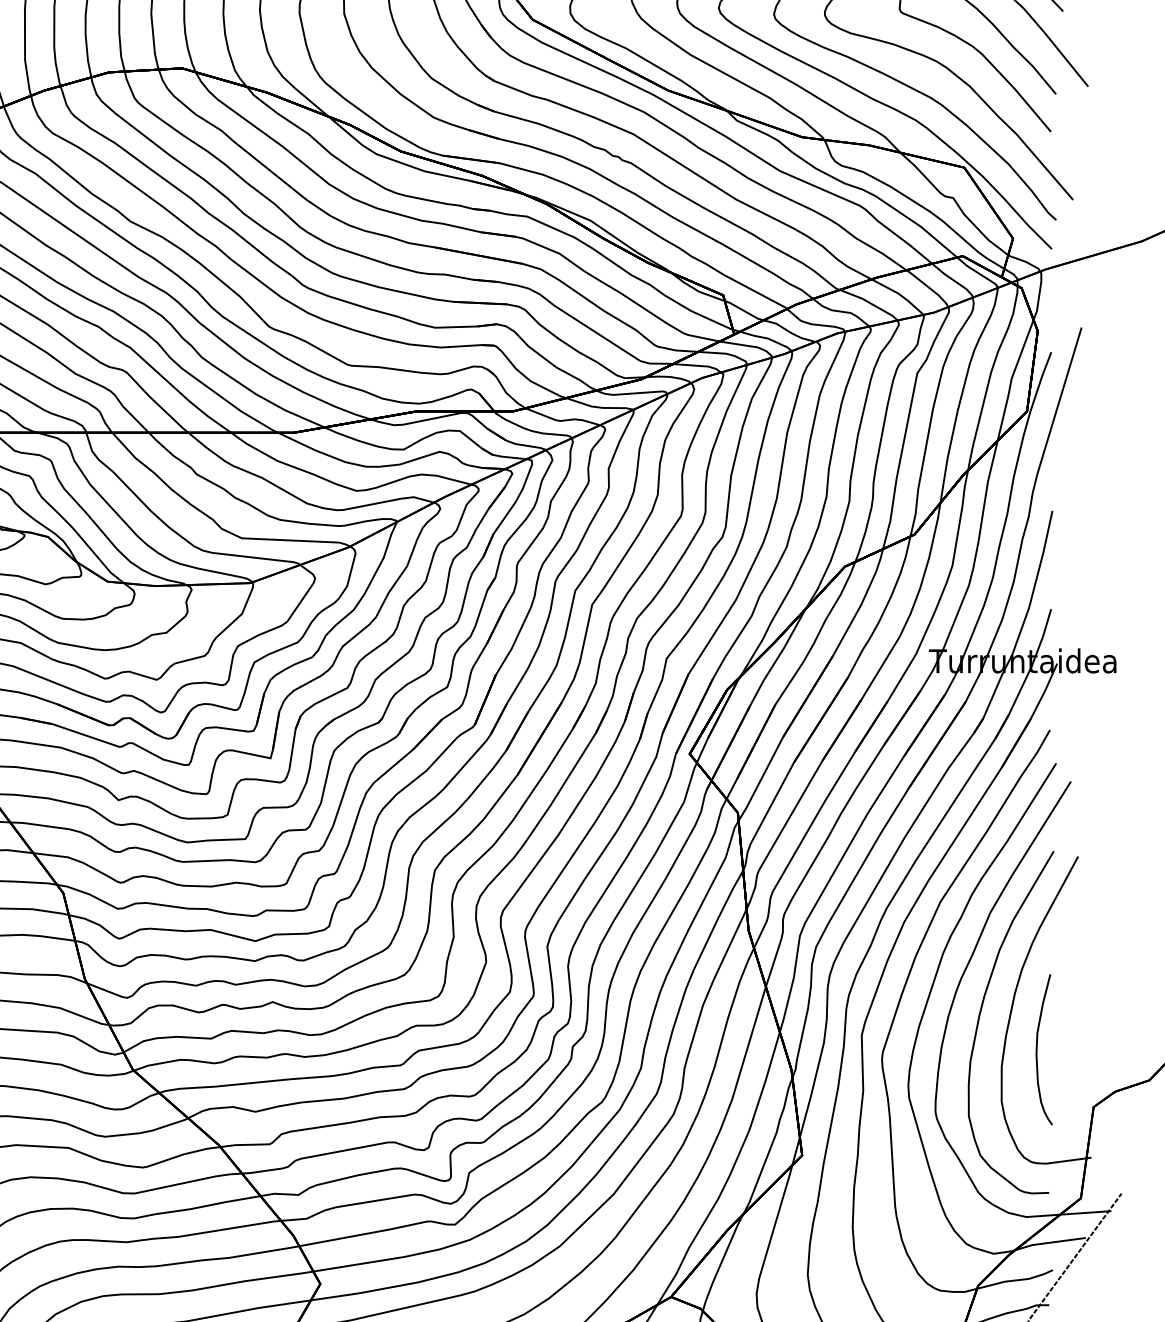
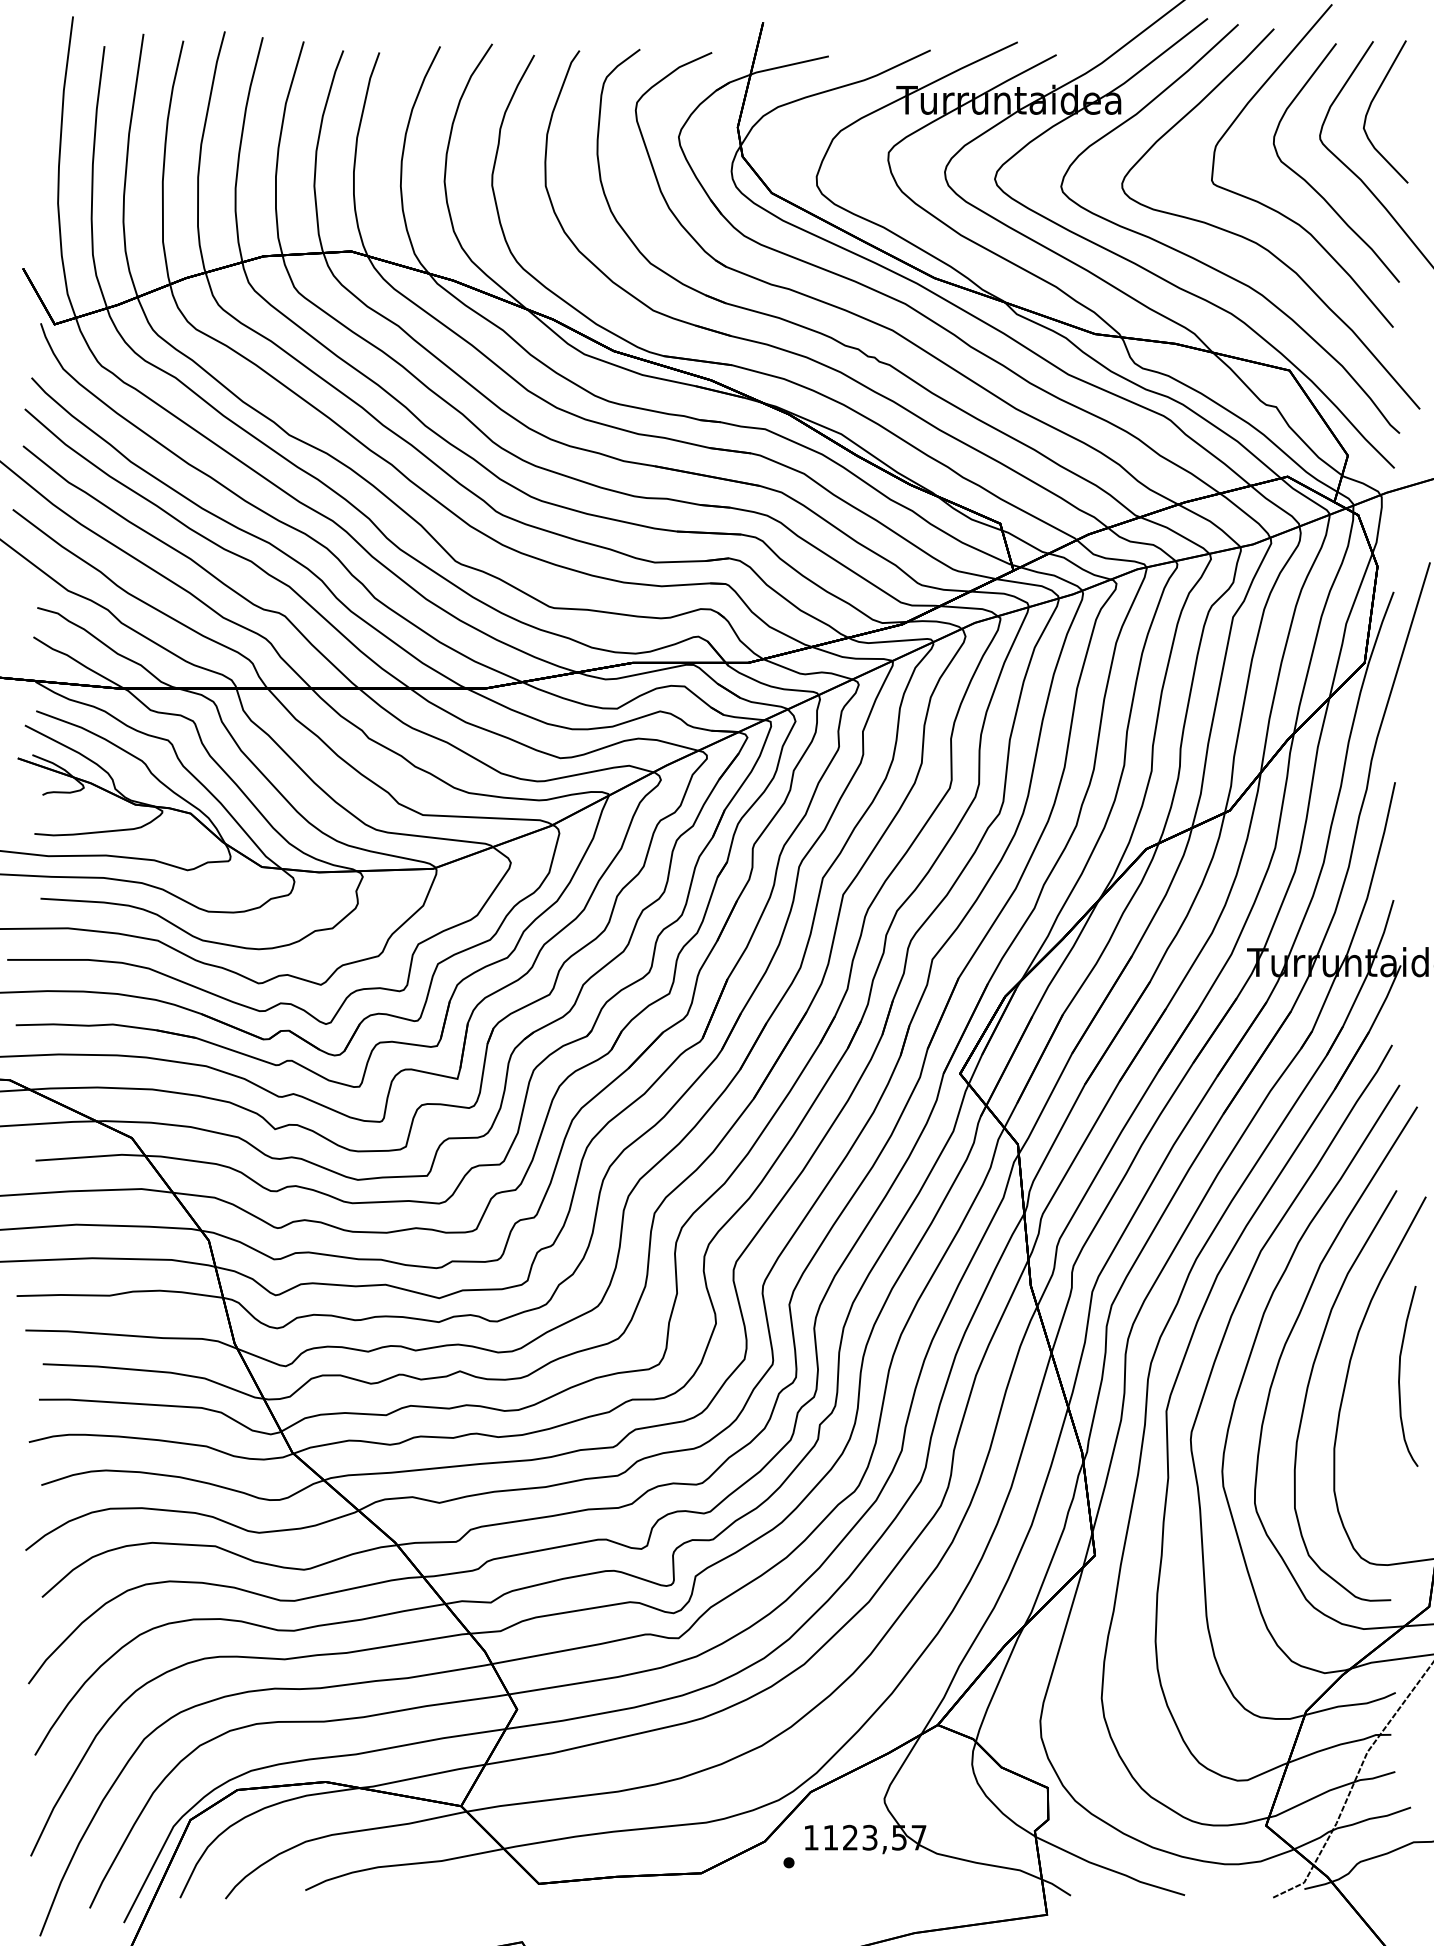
curve: (1037, 1049) -> (1400, 1376), moved

